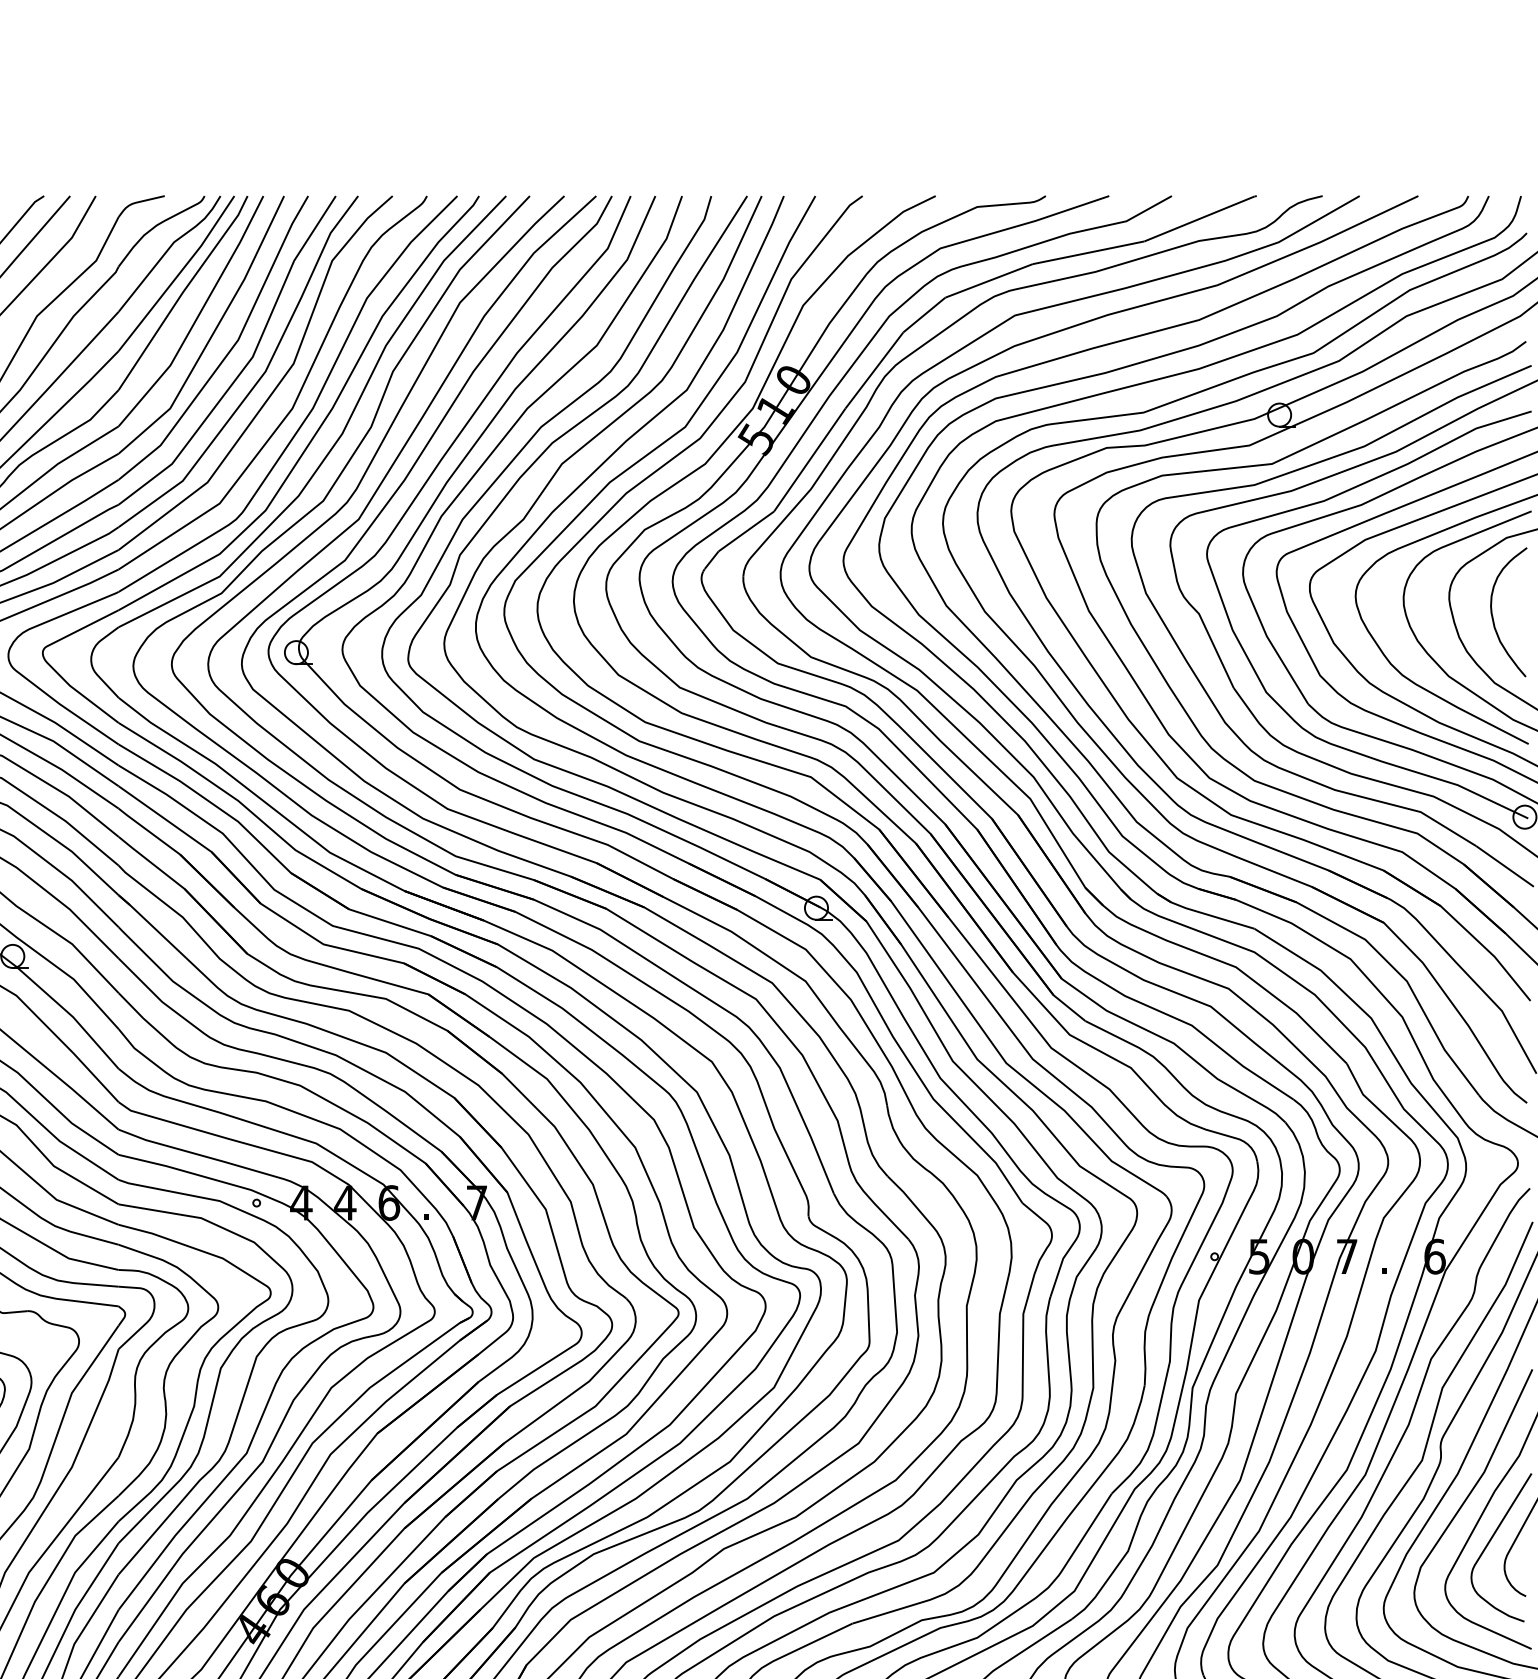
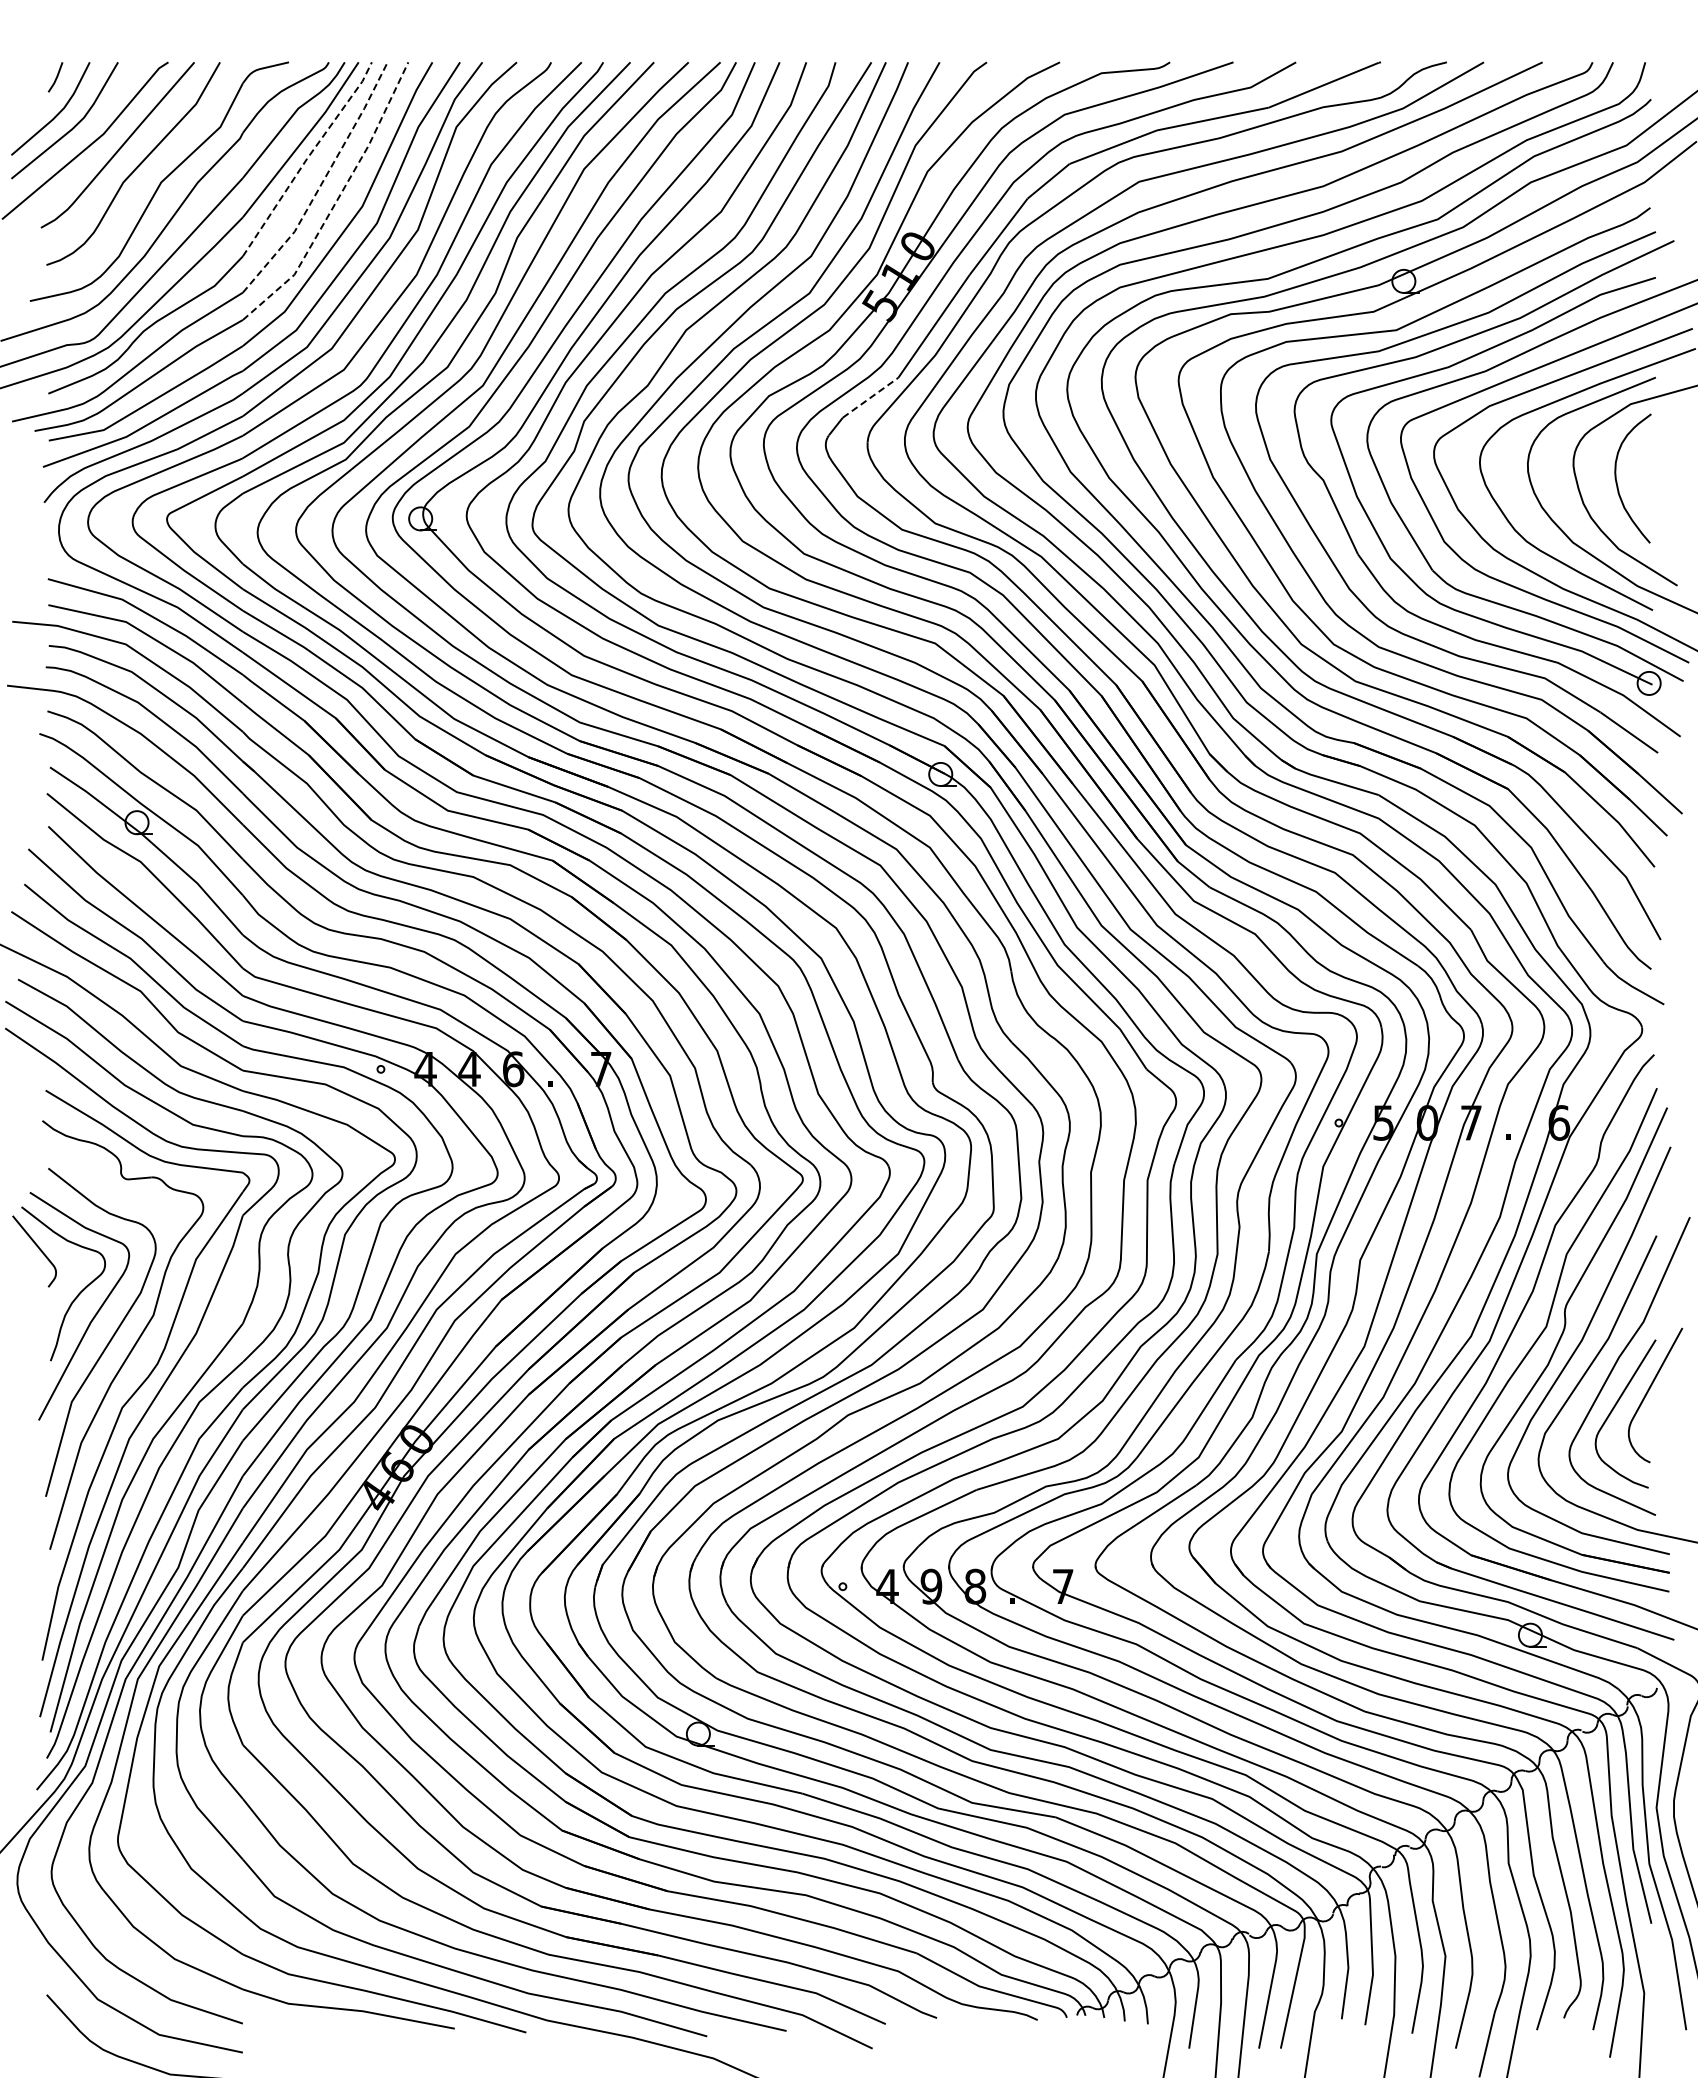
line: (183, 292) -> (307, 158), solid -> dashed
line: (198, 316) -> (322, 182), solid -> dashed
line: (213, 333) -> (337, 199), solid -> dashed
line: (747, 531) -> (871, 397), solid -> dashed

